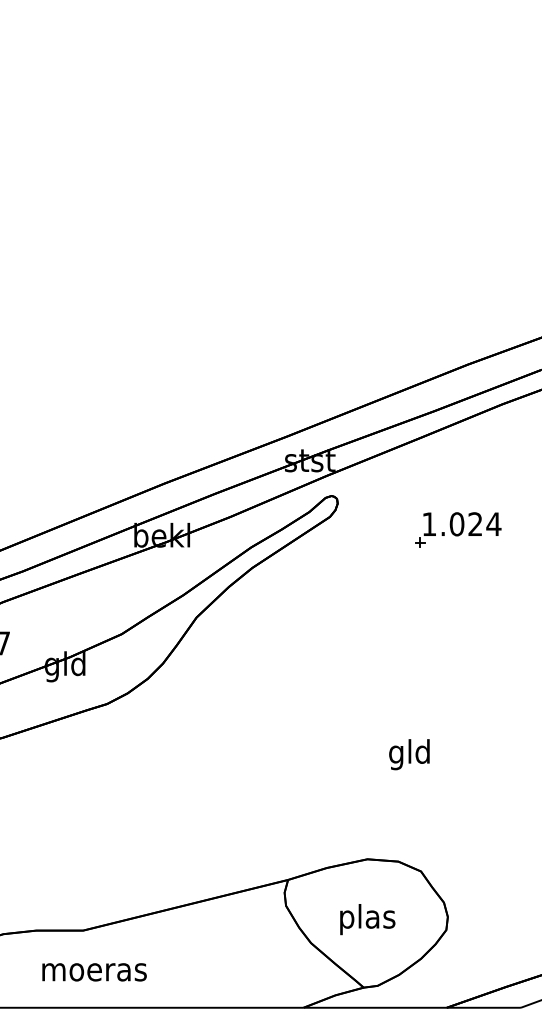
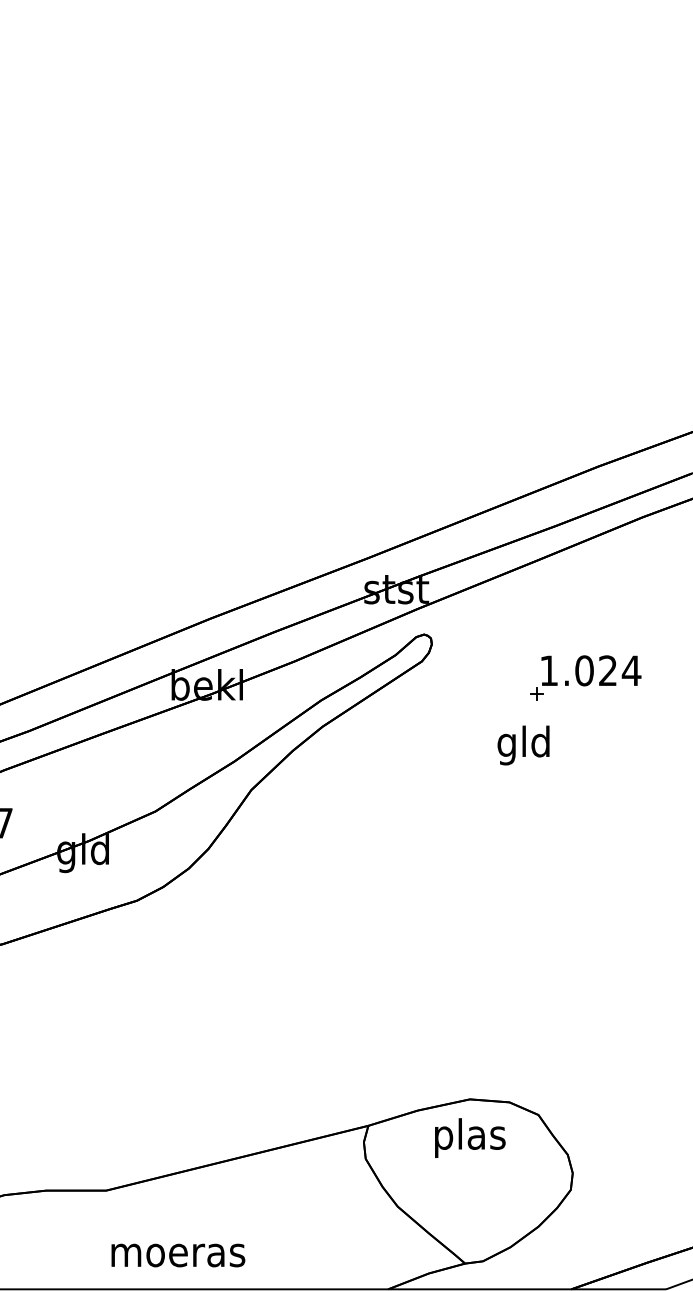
text: (409, 754) -> (523, 745), moved
text: (367, 919) -> (469, 1138), moved
text: (94, 972) -> (178, 1255), moved

